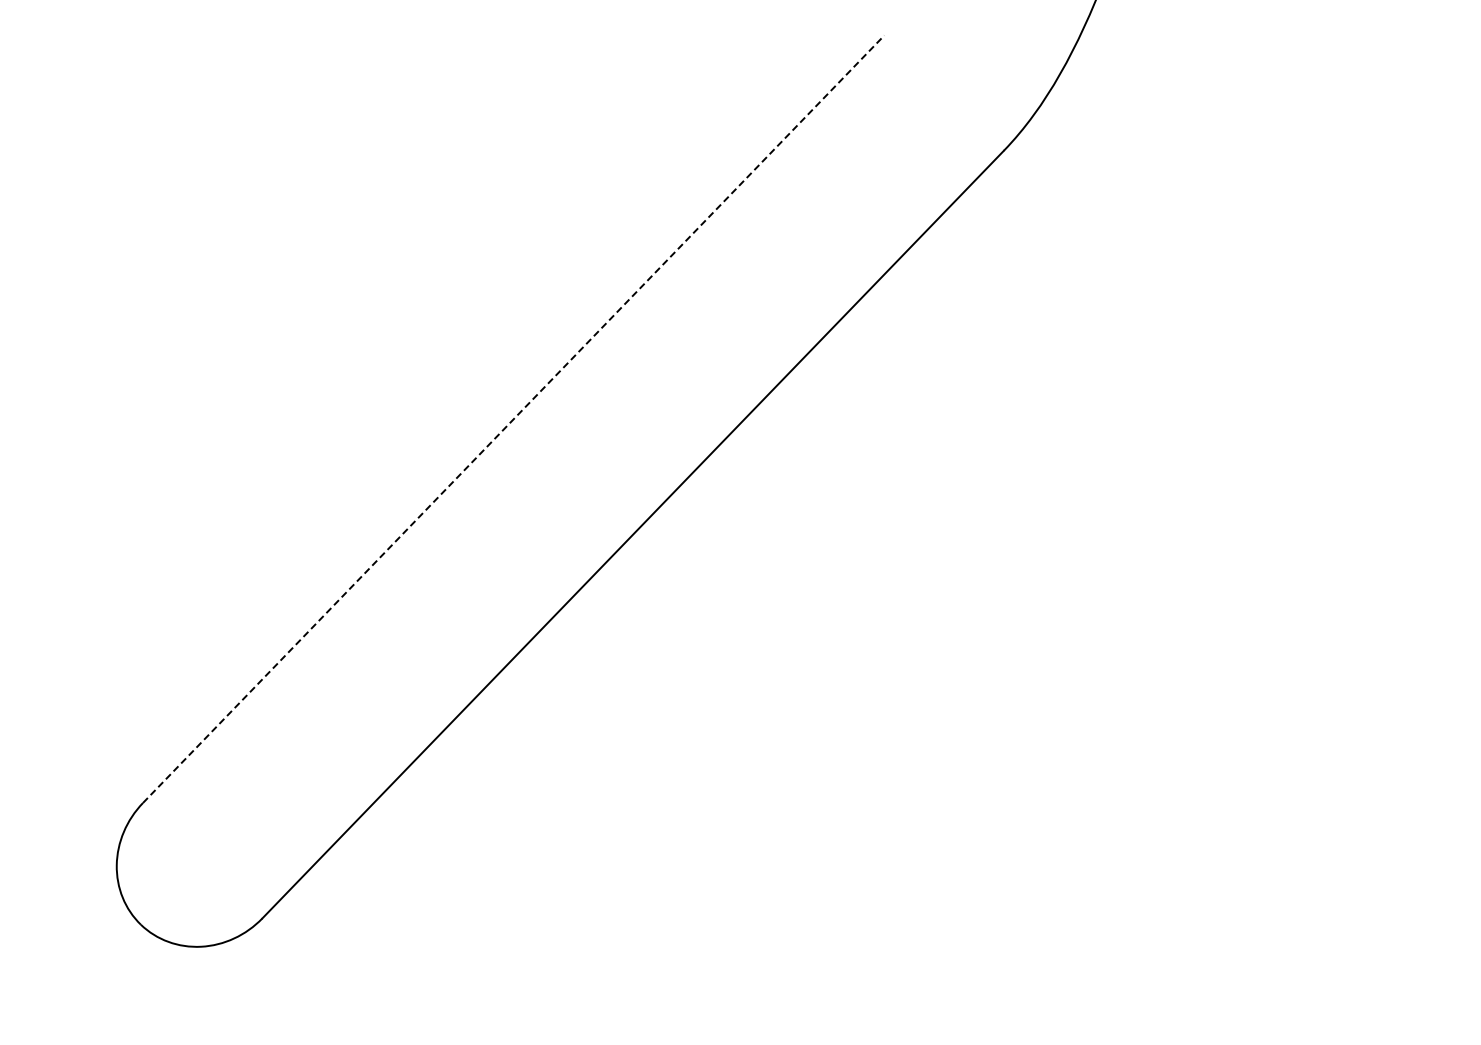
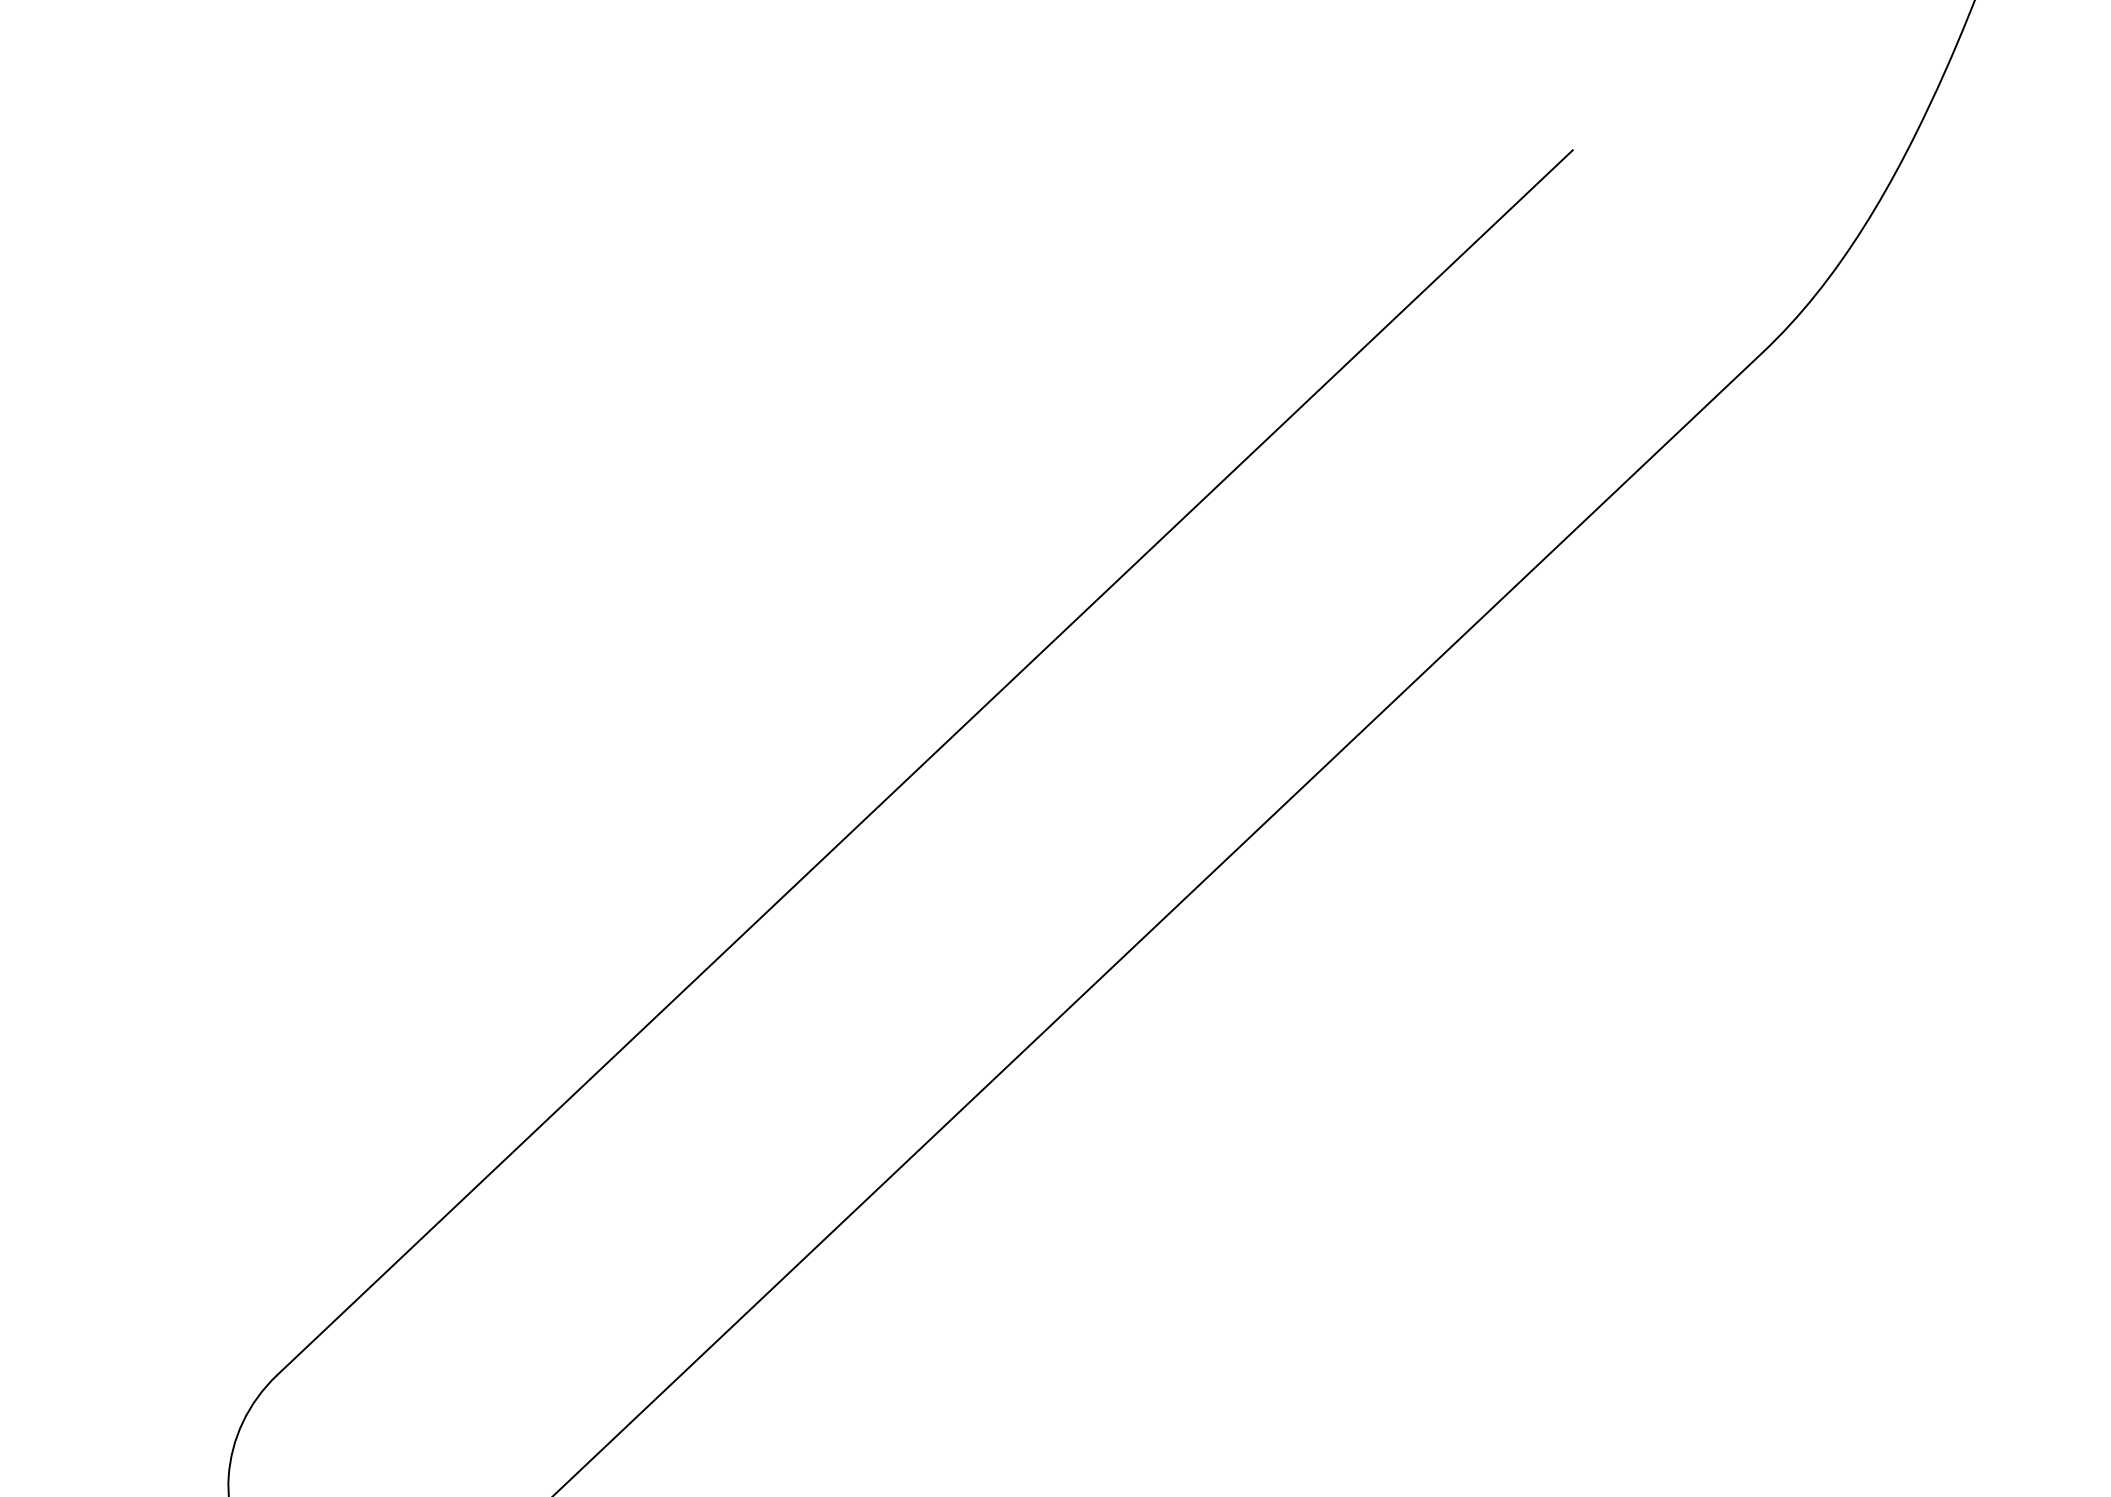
line: (513, 419) -> (924, 763), dashed -> solid

